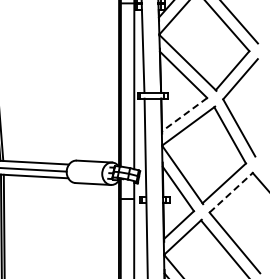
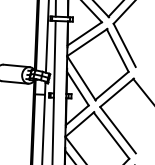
line: (184, 114) -> (84, 33), dashed -> solid
line: (231, 192) -> (117, 92), dashed -> solid

